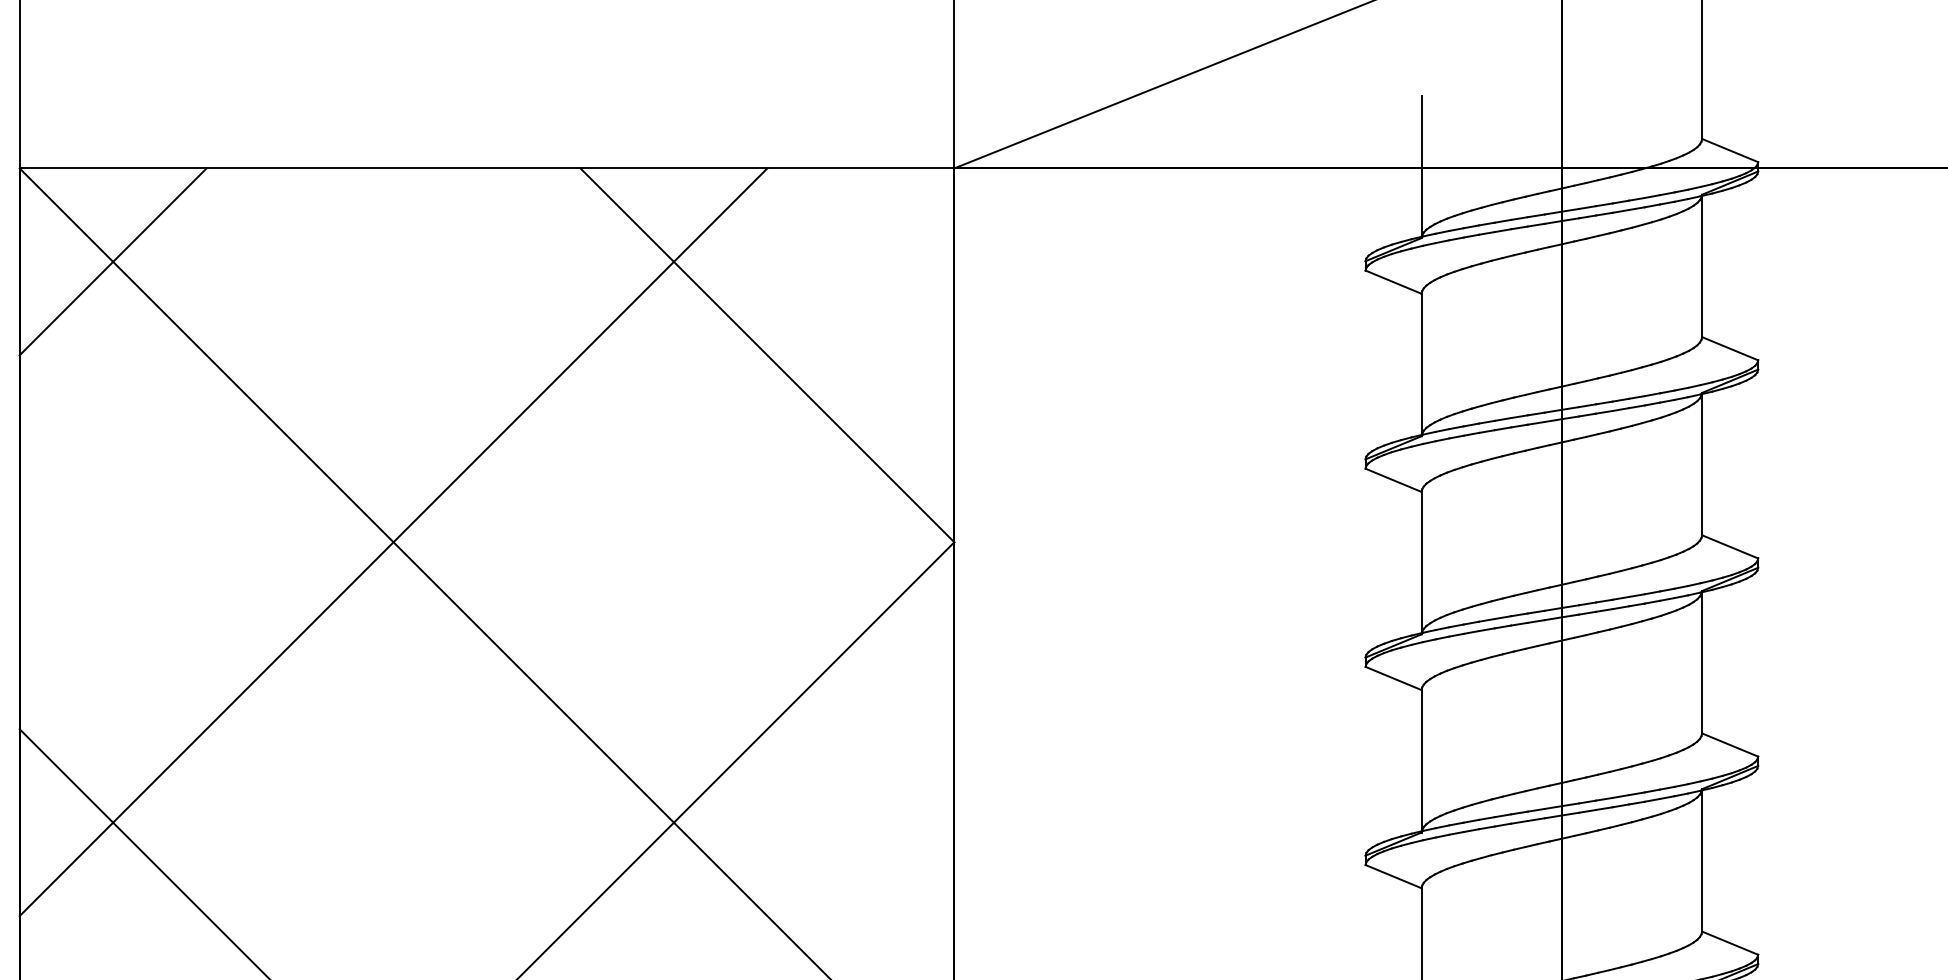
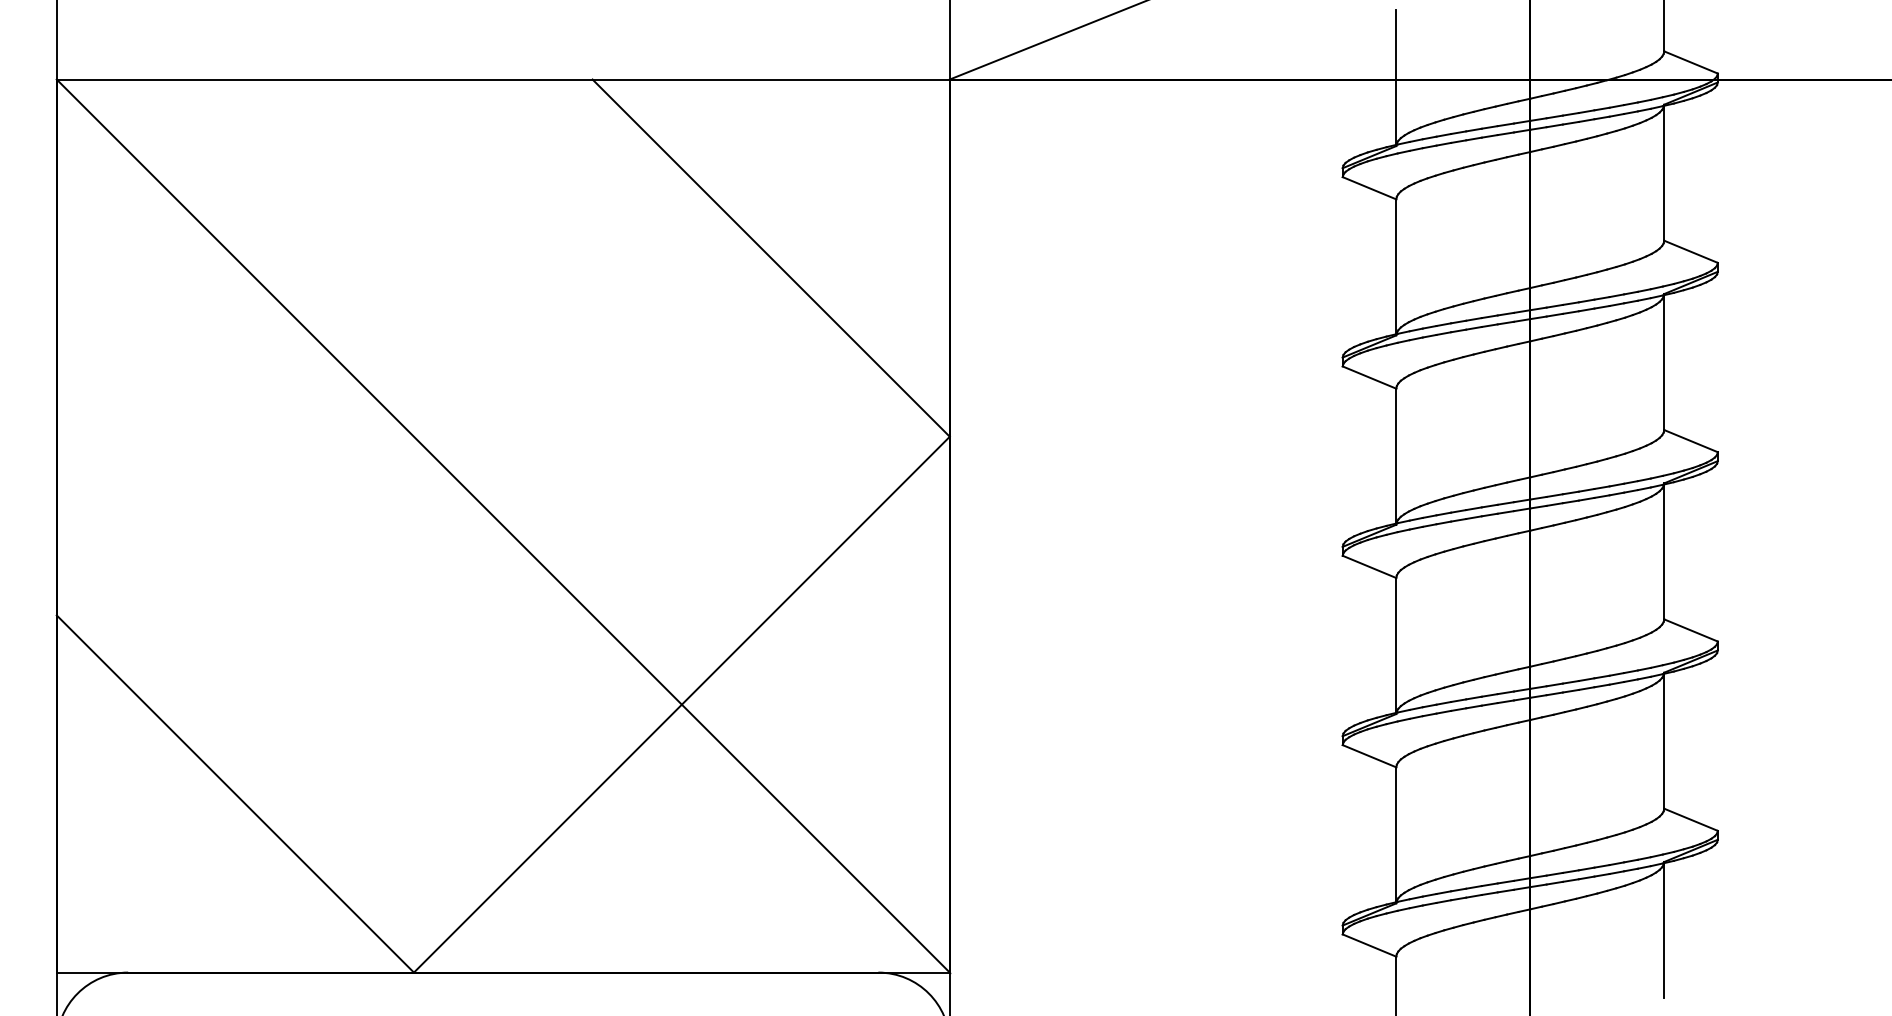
line: (112, 261) -> (145, 168), removed
line: (393, 542) -> (413, 436), removed

